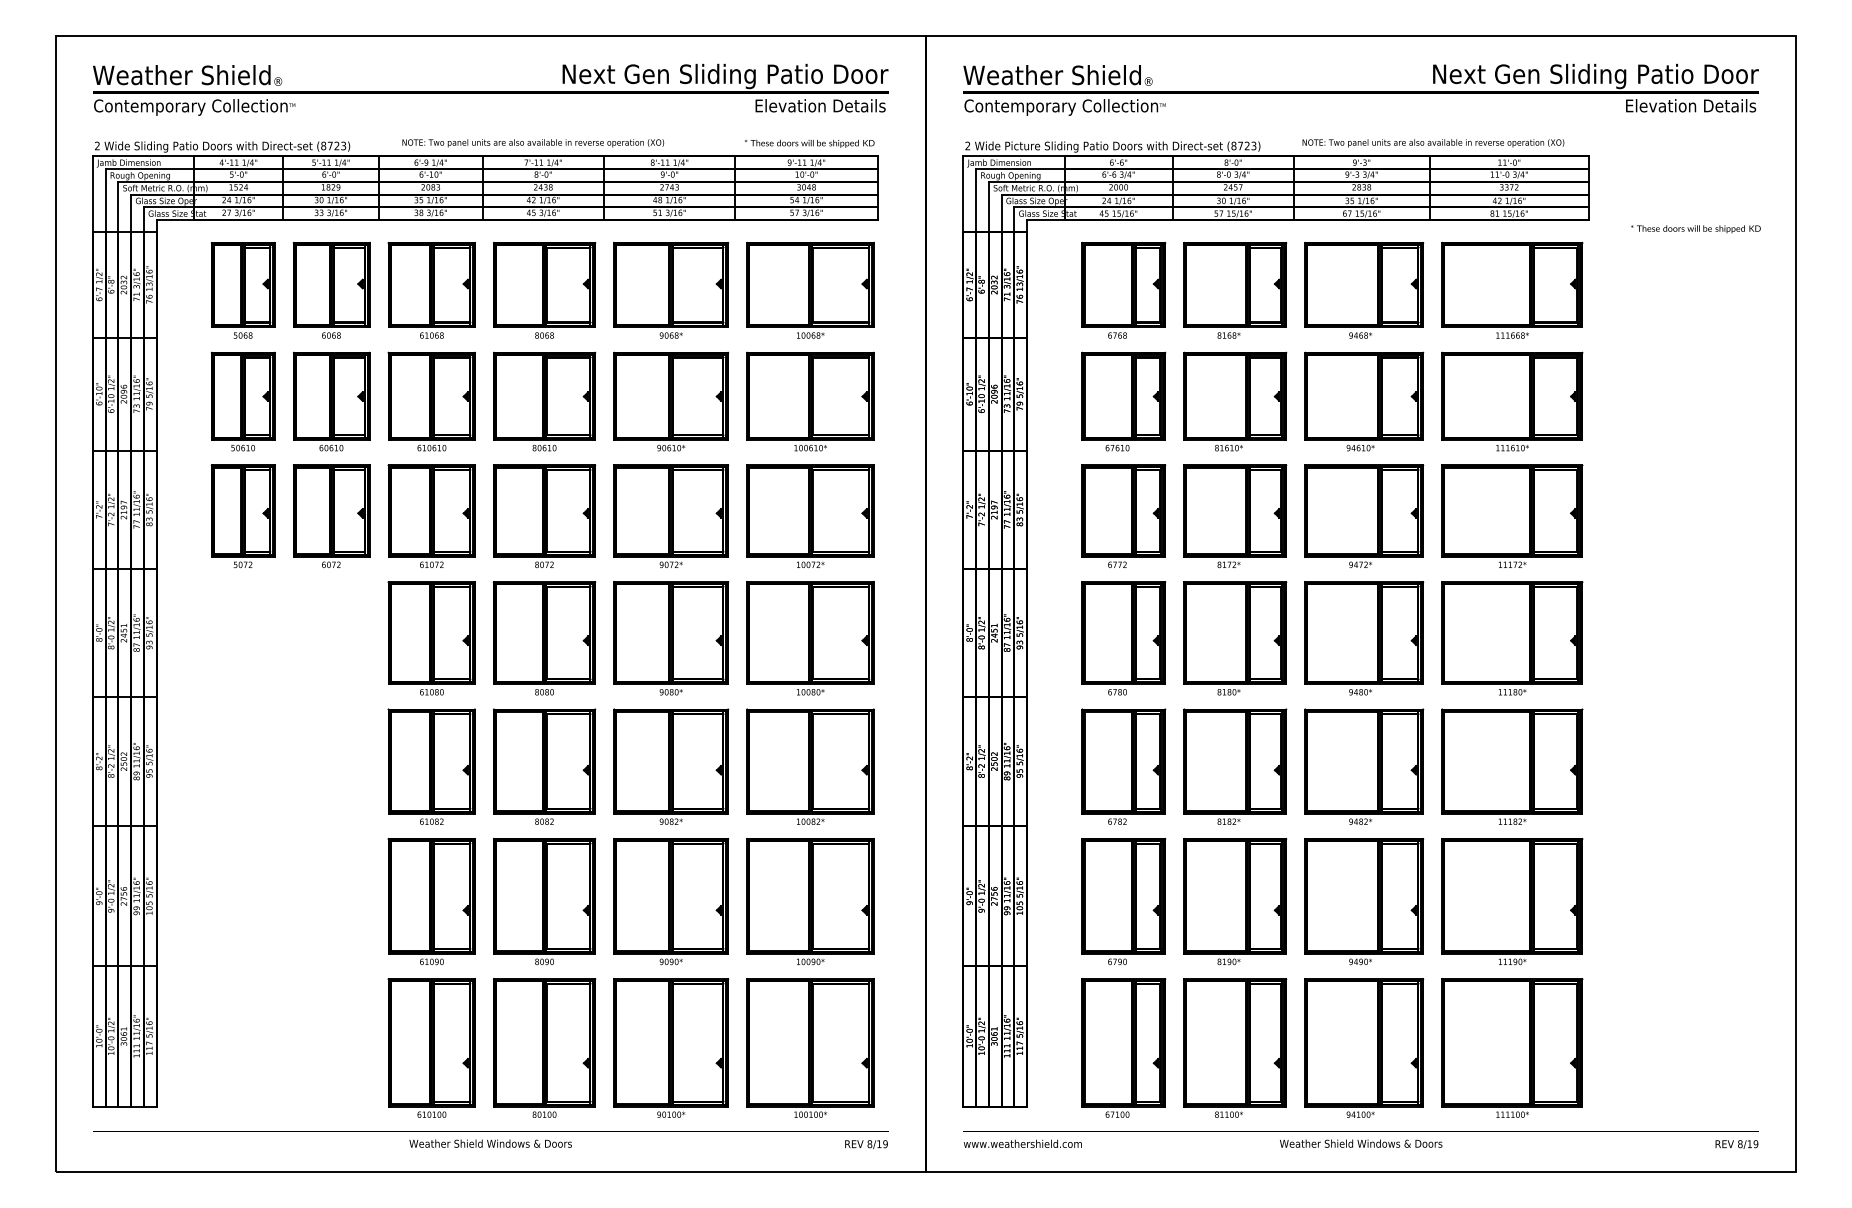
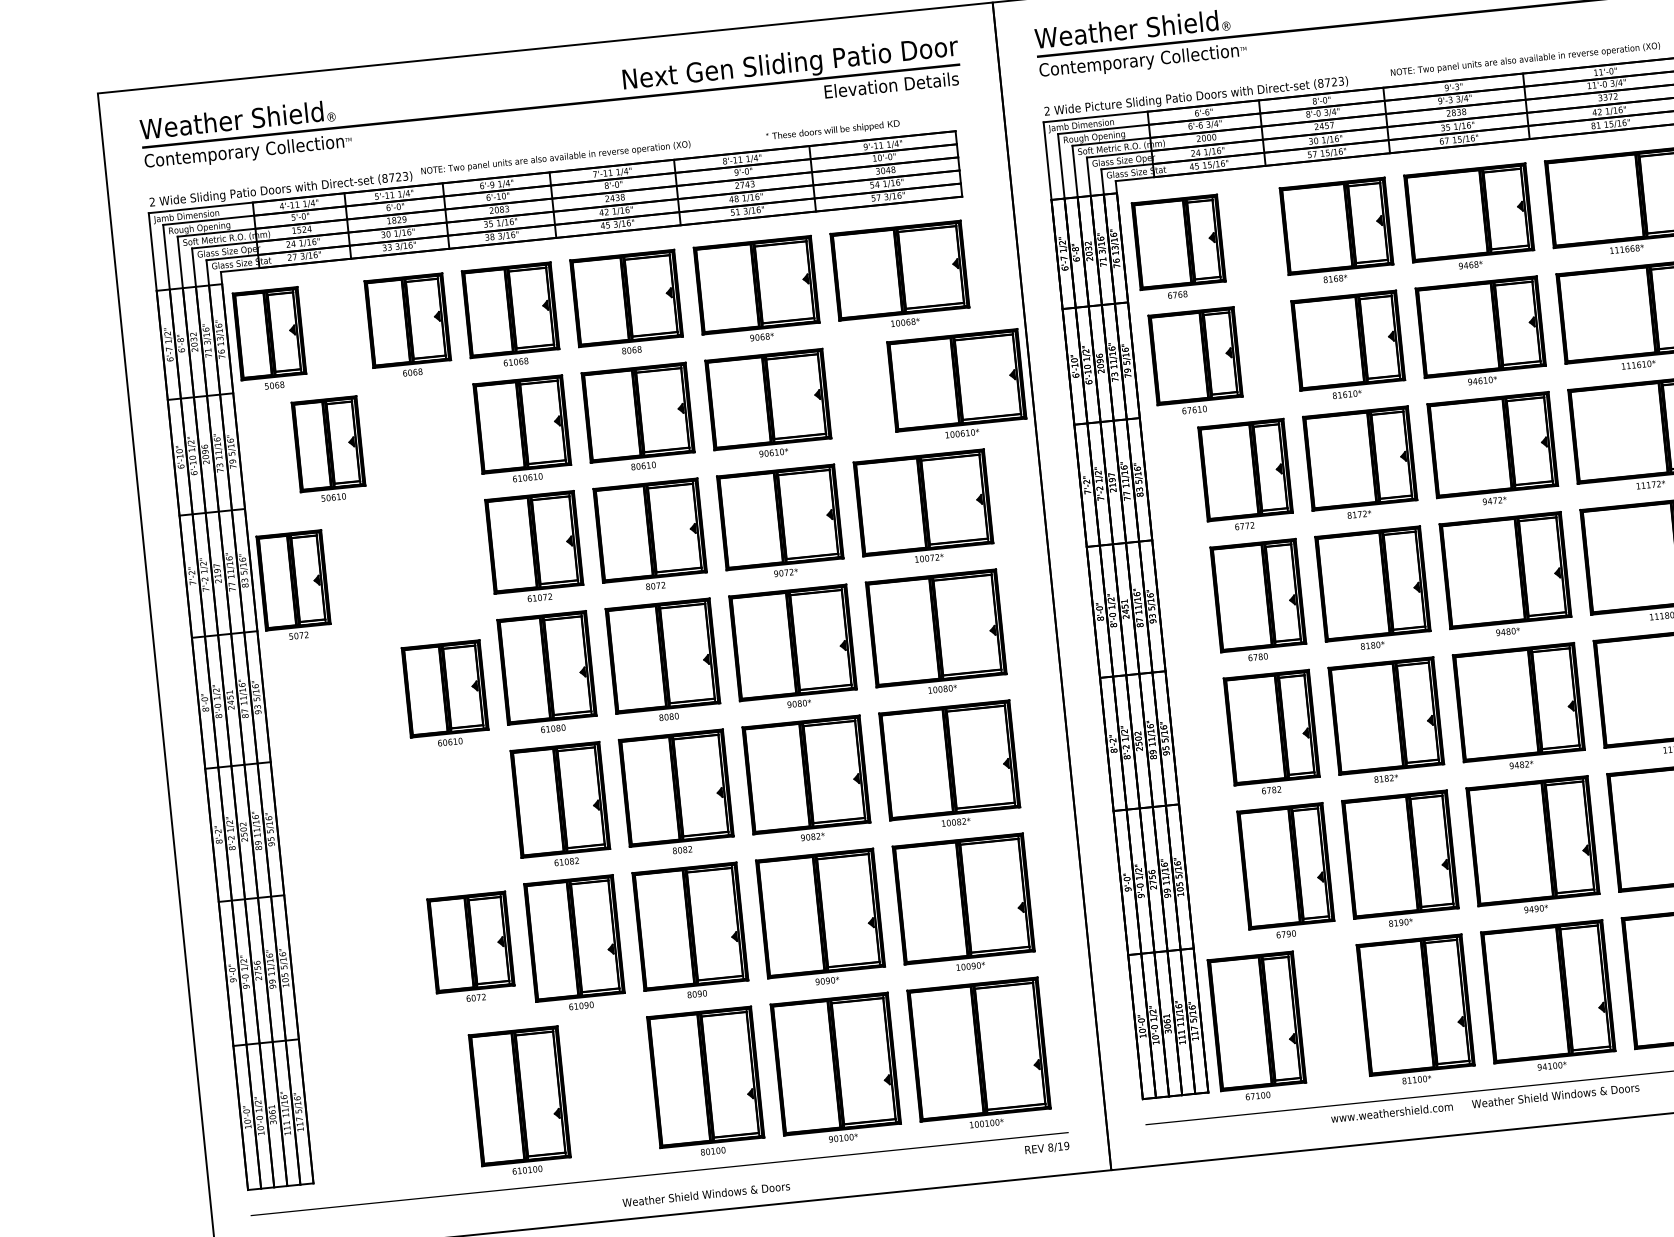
text: (533, 143) -> (556, 158), moved
text: (809, 143) -> (832, 130), moved
part: (243, 290) -> (270, 339), moved
part: (1123, 290) -> (1179, 247), moved
part: (331, 401) -> (445, 694), moved
part: (810, 401) -> (957, 385), moved
part: (1123, 401) -> (1195, 361), moved
part: (331, 515) -> (471, 947), moved
part: (242, 516) -> (293, 586), moved
part: (431, 1047) -> (520, 1101), moved
part: (1123, 1047) -> (1257, 1026), moved
text: (490, 1143) -> (706, 1194), moved
text: (1022, 1143) -> (1391, 1112), moved

